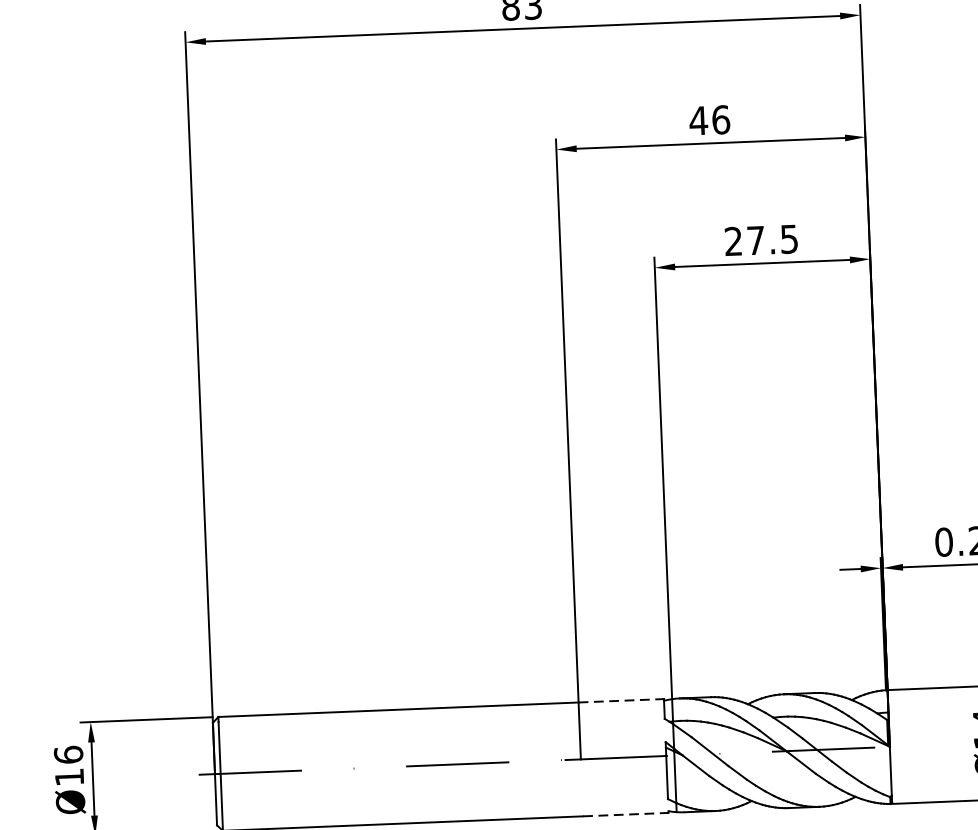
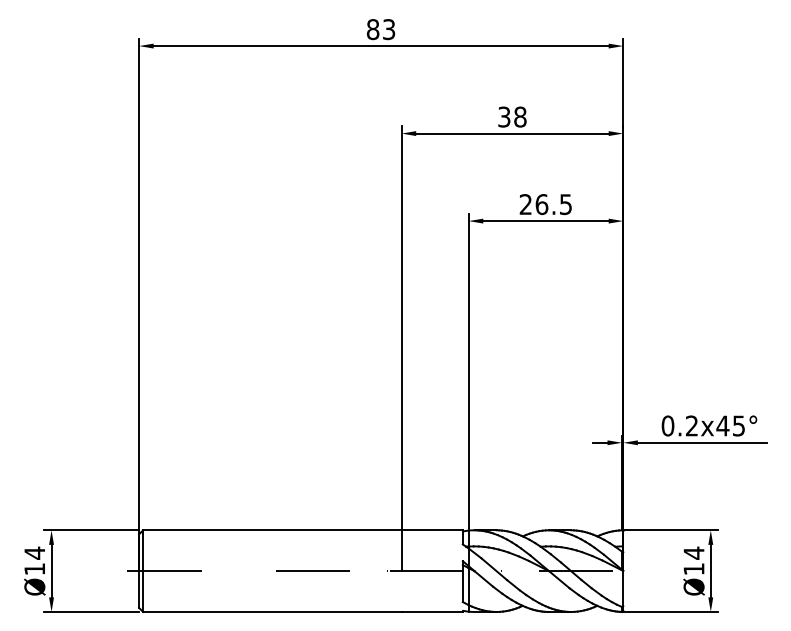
text: (708, 119) -> (511, 116), 46 -> 38
text: (755, 240) -> (541, 204), 27.5 -> 26.5
line: (621, 701) -> (432, 530), dashed -> solid
text: (68, 753) -> (34, 552), Ø16 -> Ø14
line: (626, 813) -> (432, 611), dashed -> solid

